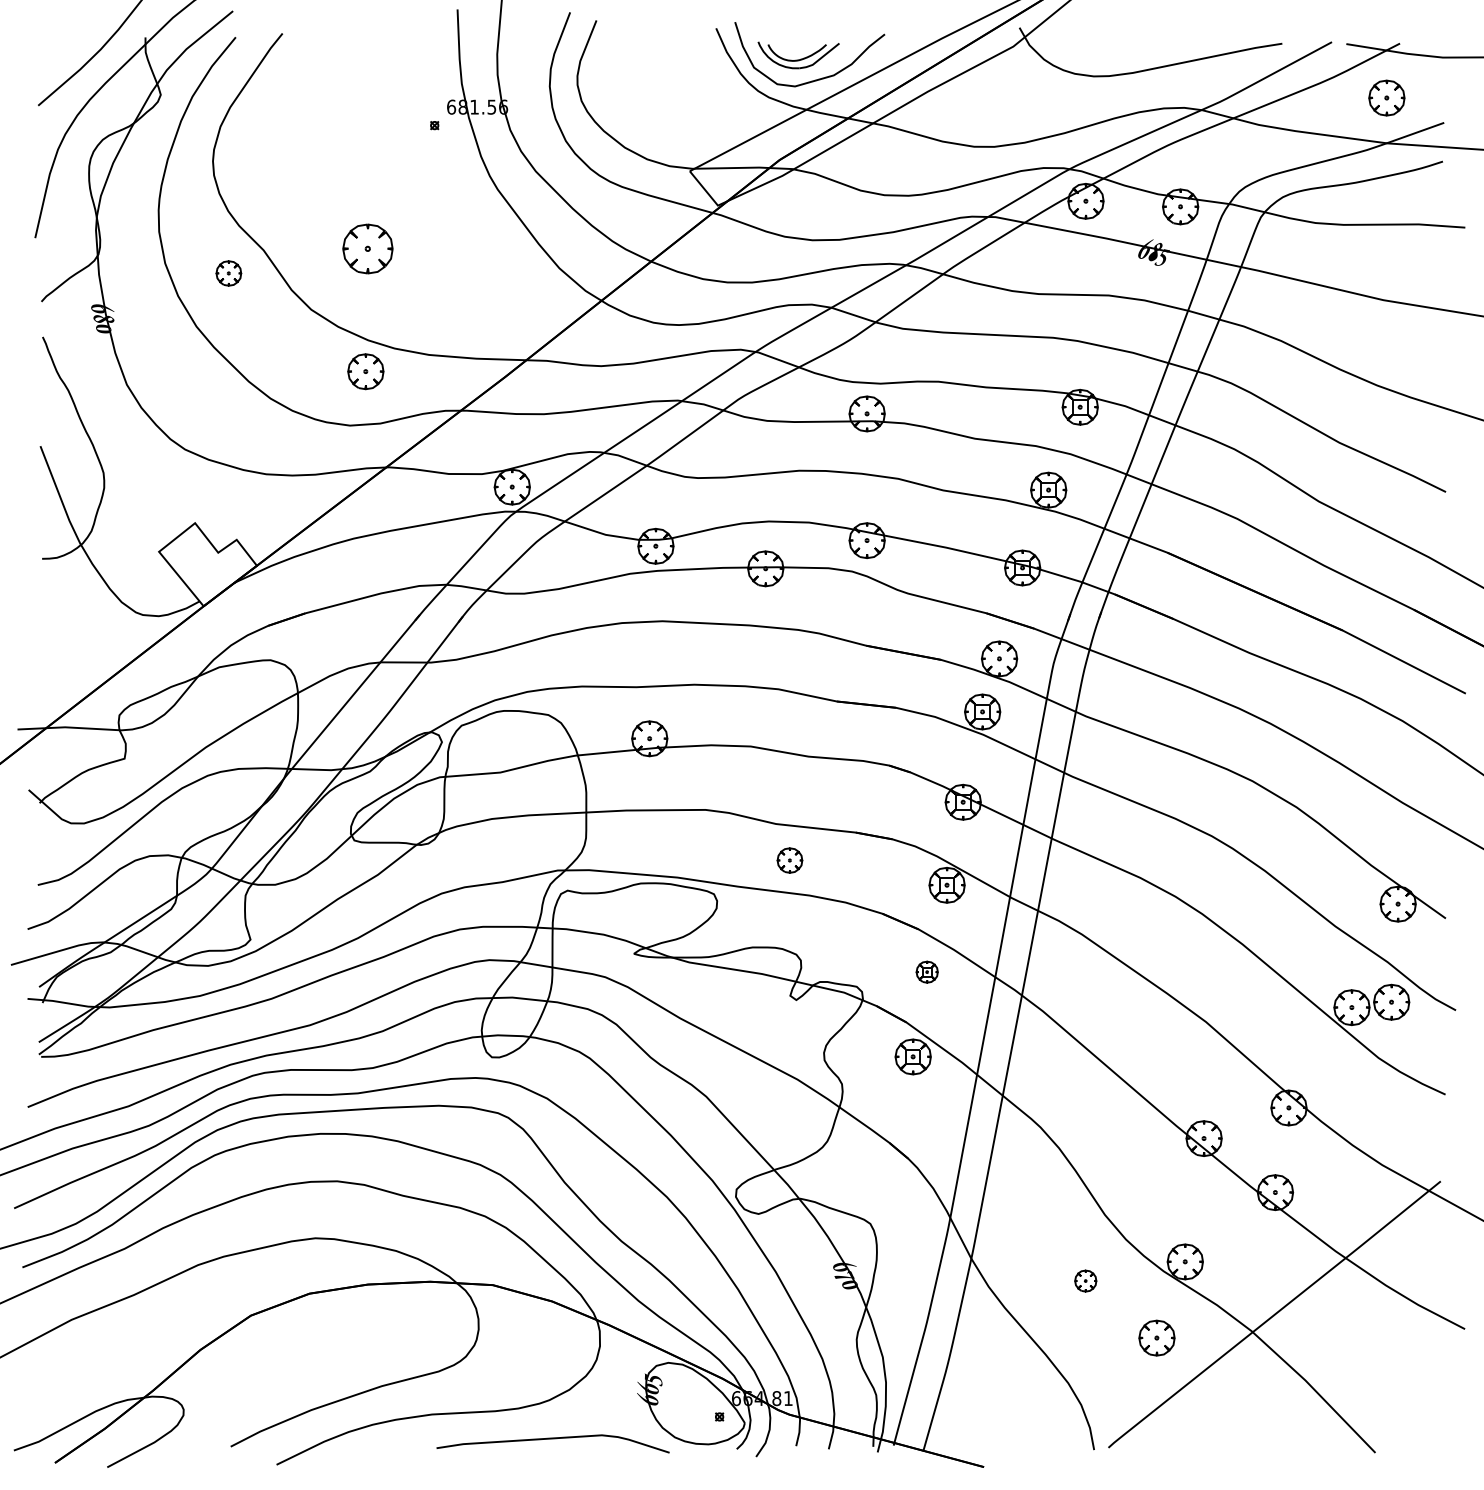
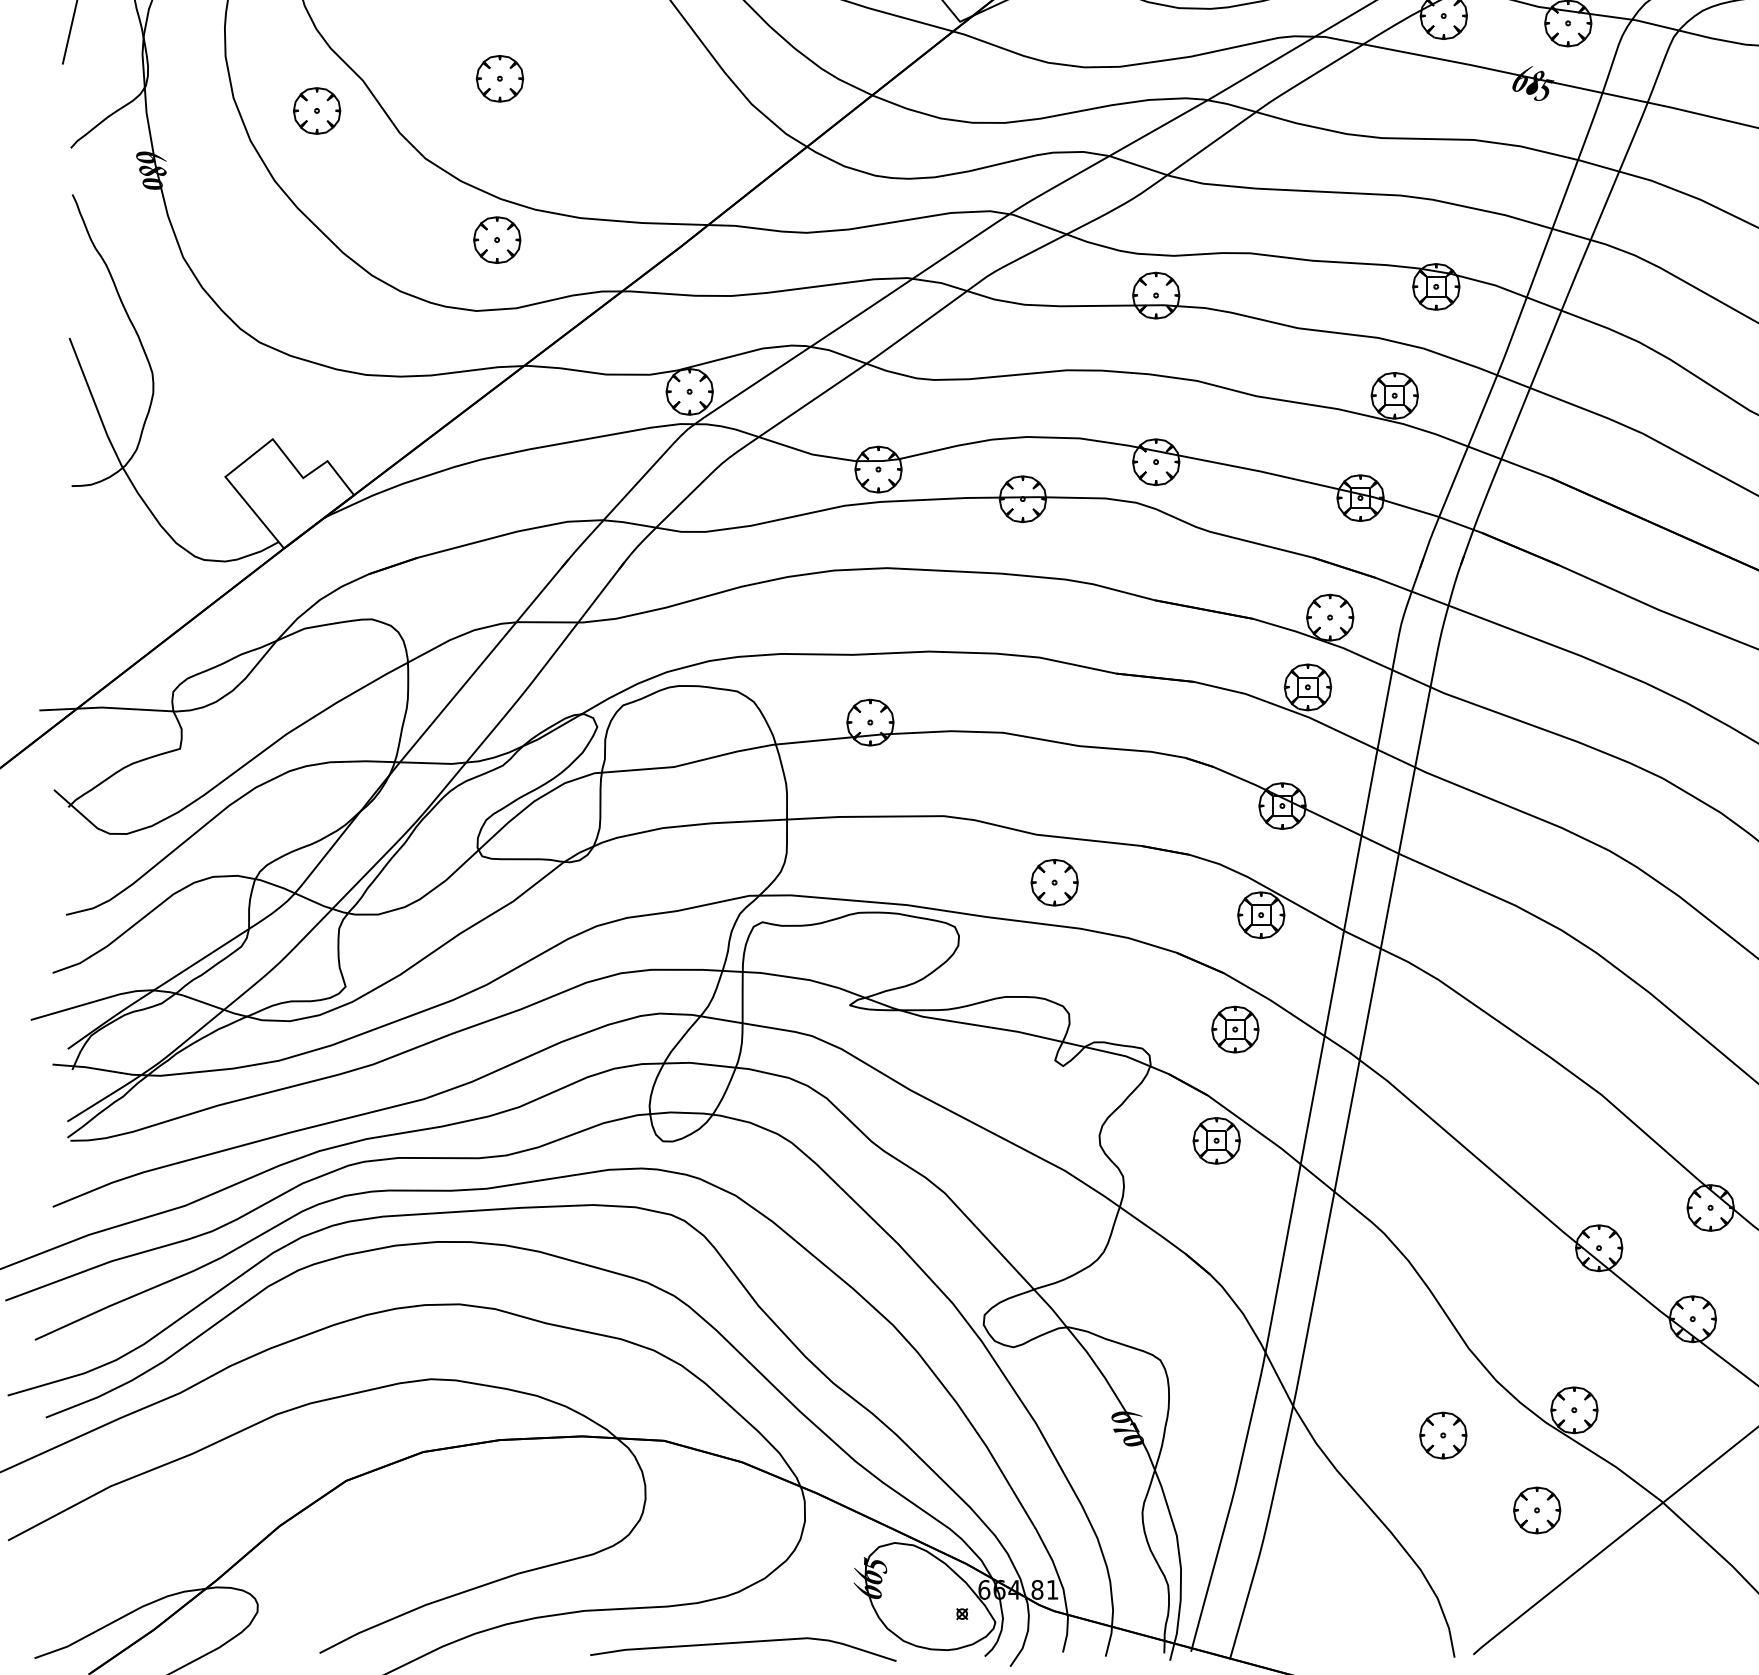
part: (367, 248) -> (499, 78), size x0.71
part: (228, 273) -> (316, 111), size x1.43
part: (789, 860) -> (1054, 882), size x1.43
part: (926, 971) -> (1234, 1028), size x1.67
part: (1085, 1280) -> (1443, 1434), size x1.67

